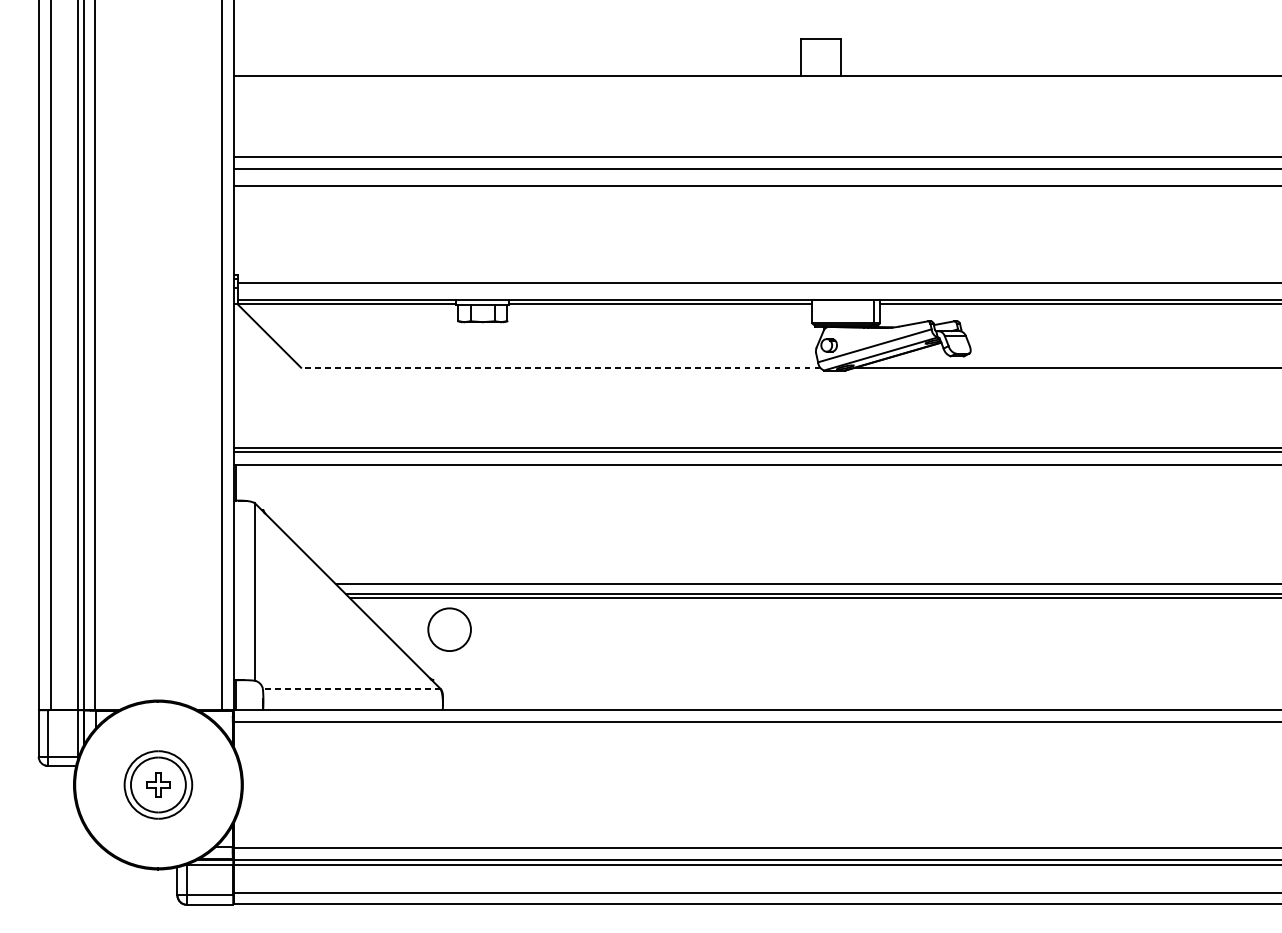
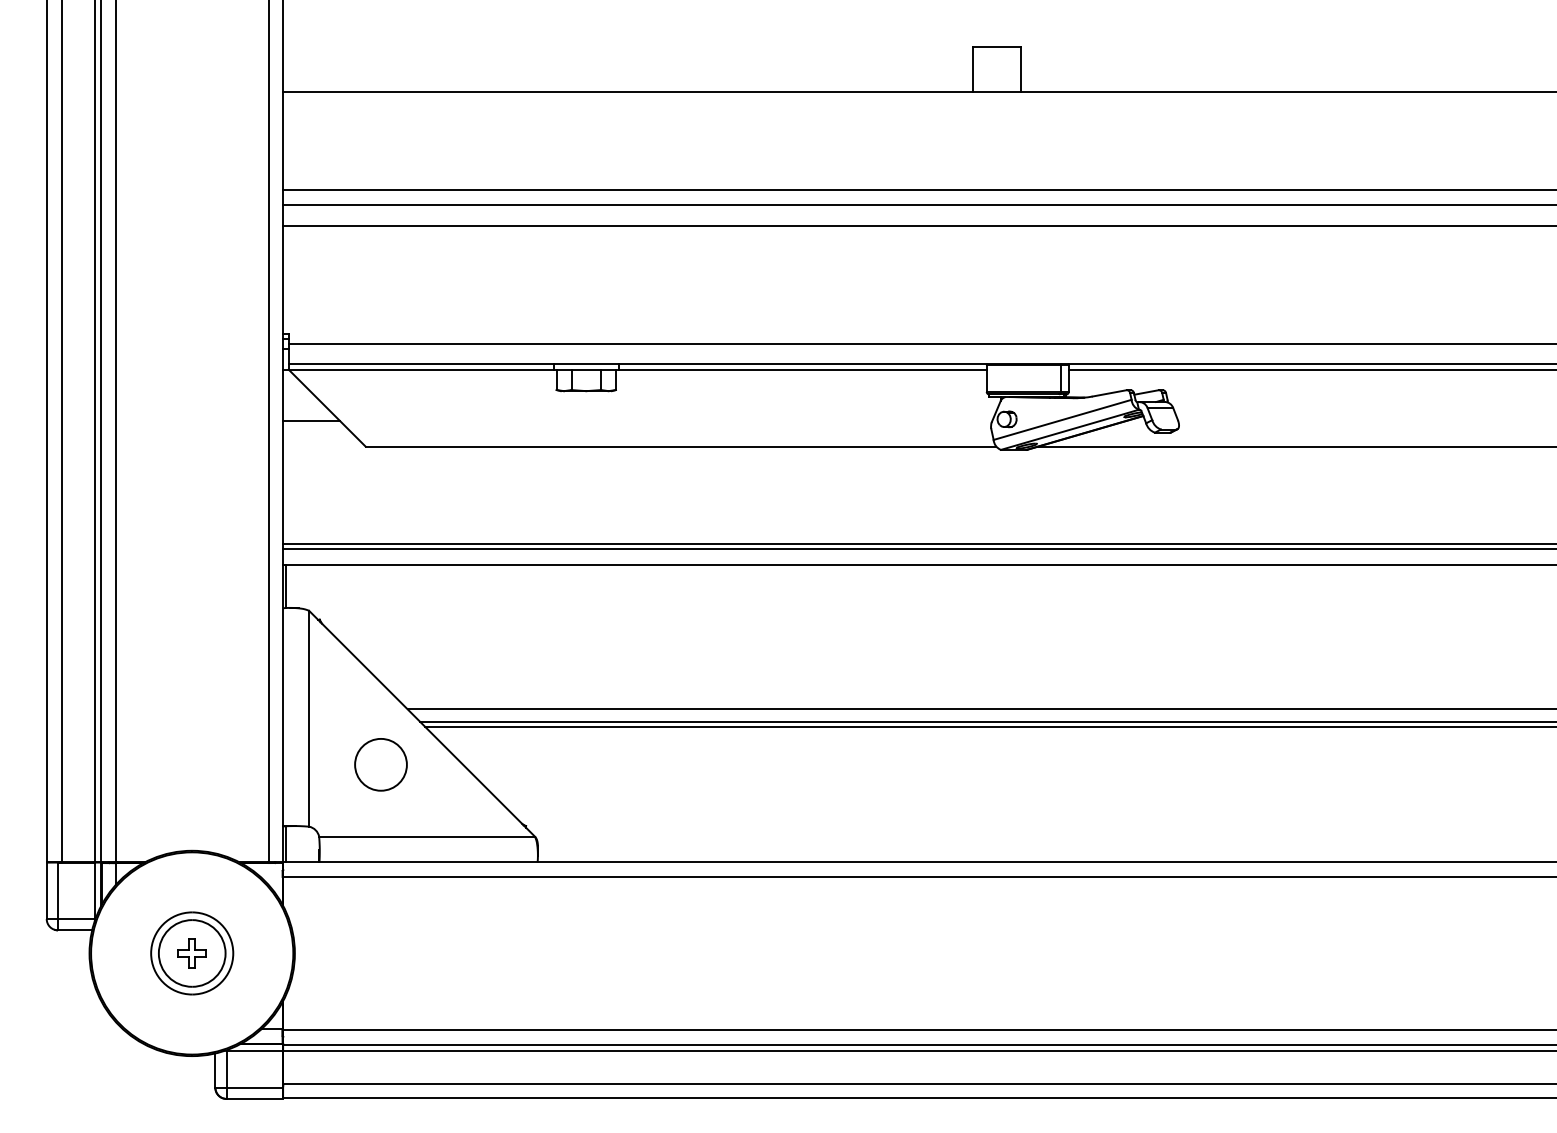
line: (256, 346) -> (311, 420), added
line: (560, 367) -> (680, 446), dashed -> solid
circle: (449, 629) -> (380, 764), moved
line: (352, 688) -> (427, 836), dashed -> solid

